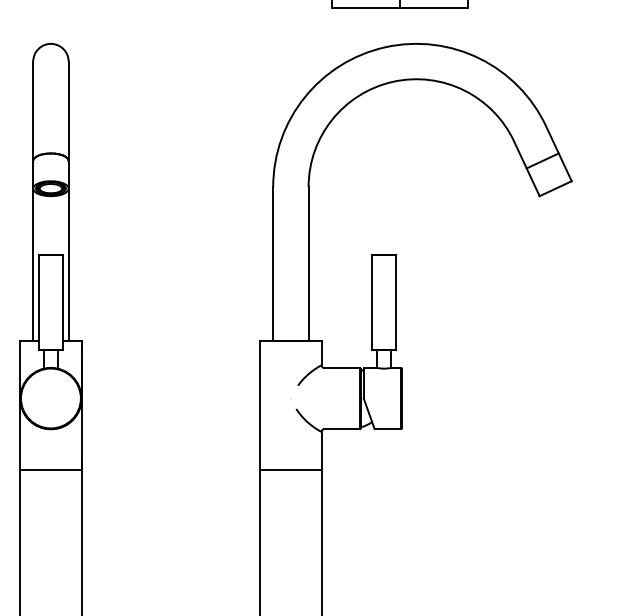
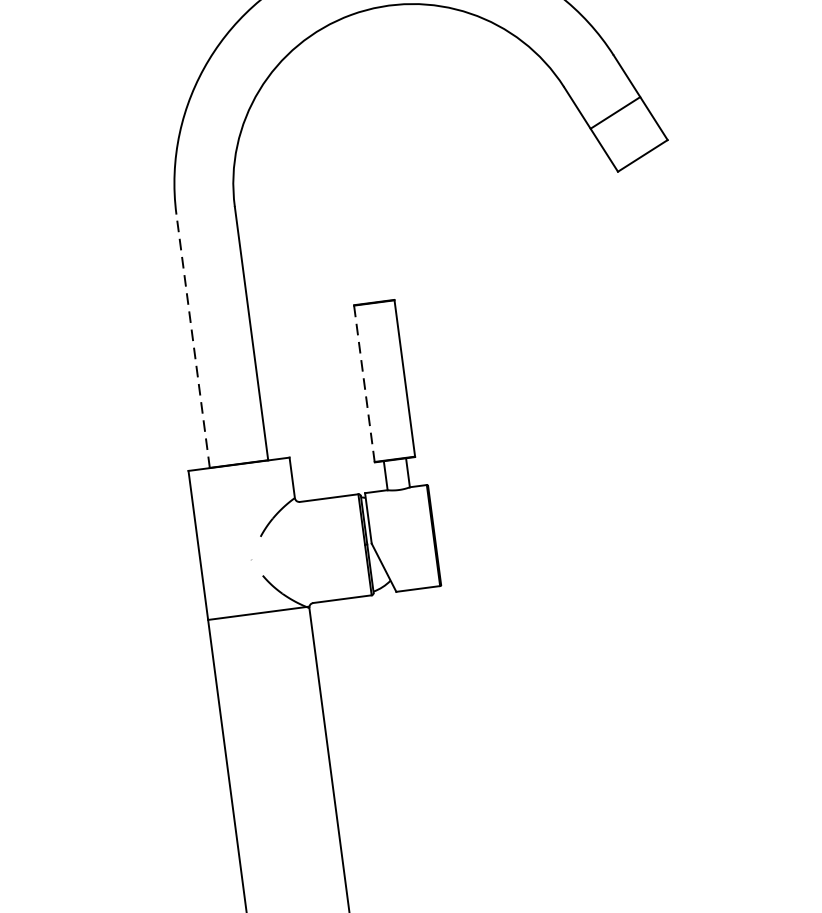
line: (273, 263) -> (193, 340), solid -> dashed
line: (371, 303) -> (363, 385), solid -> dashed
line: (290, 470) -> (258, 614), moved

